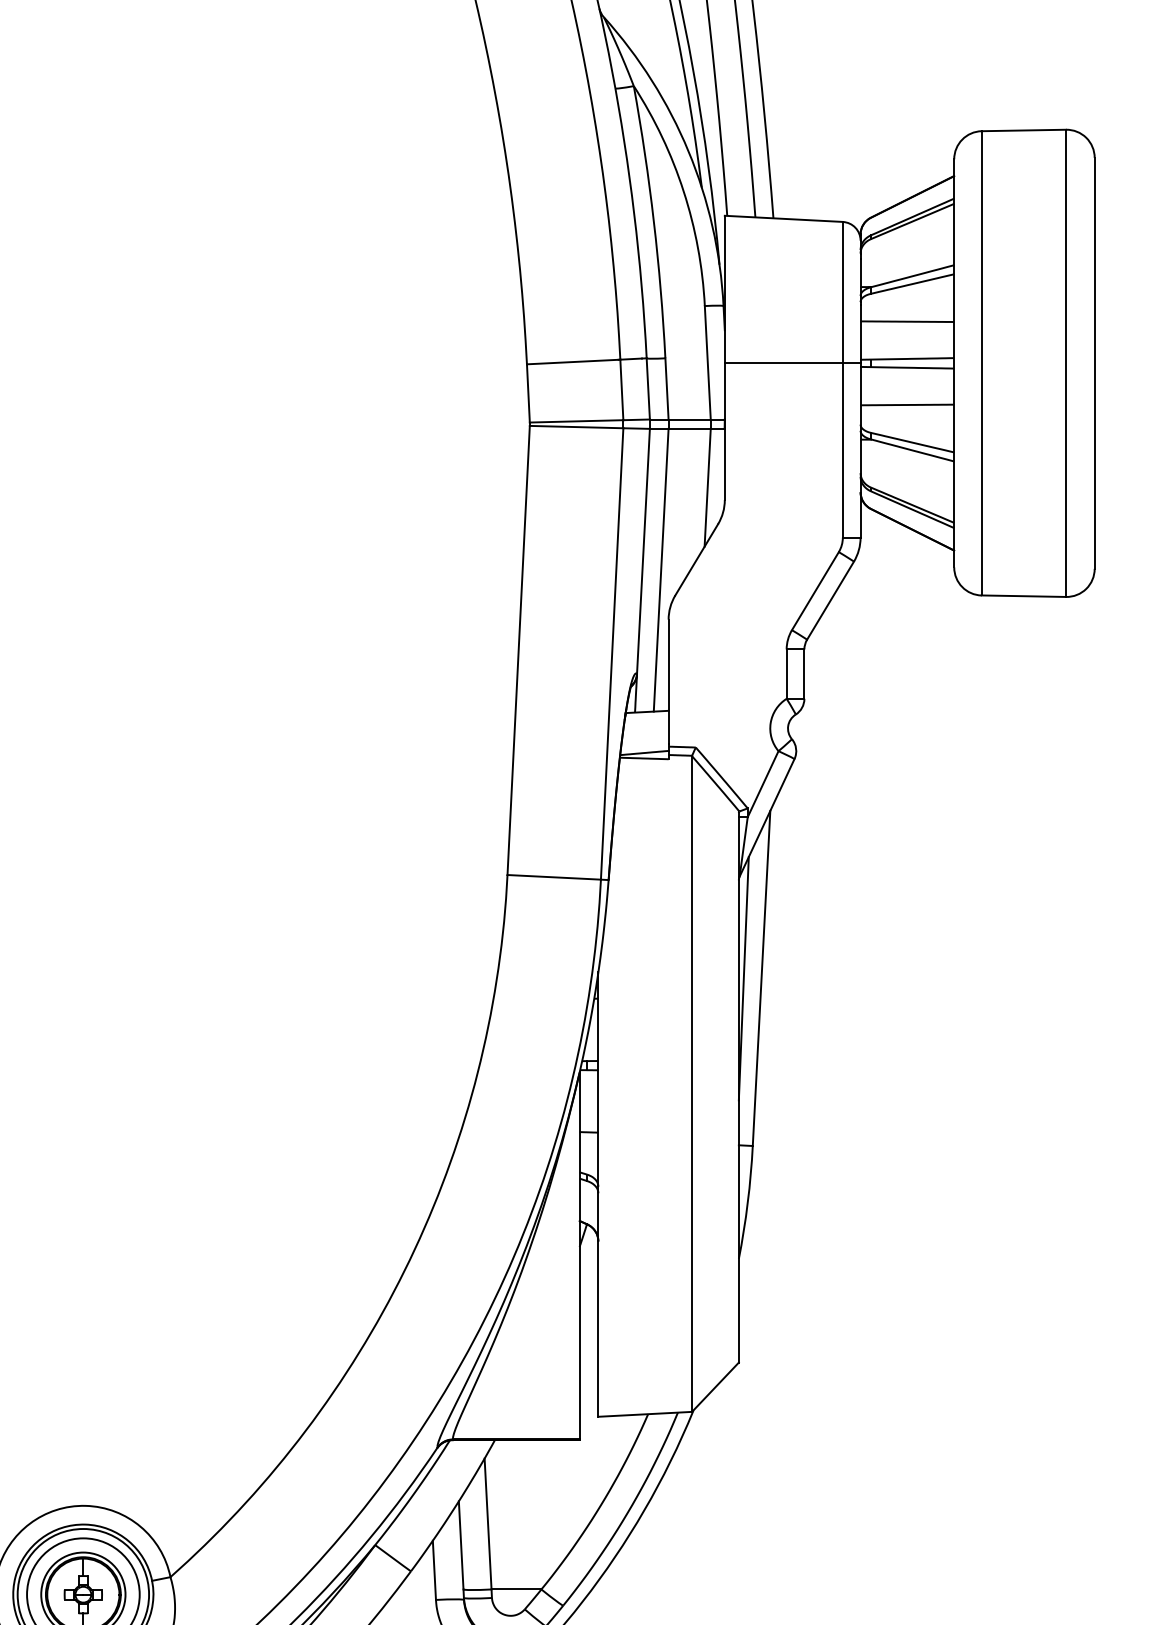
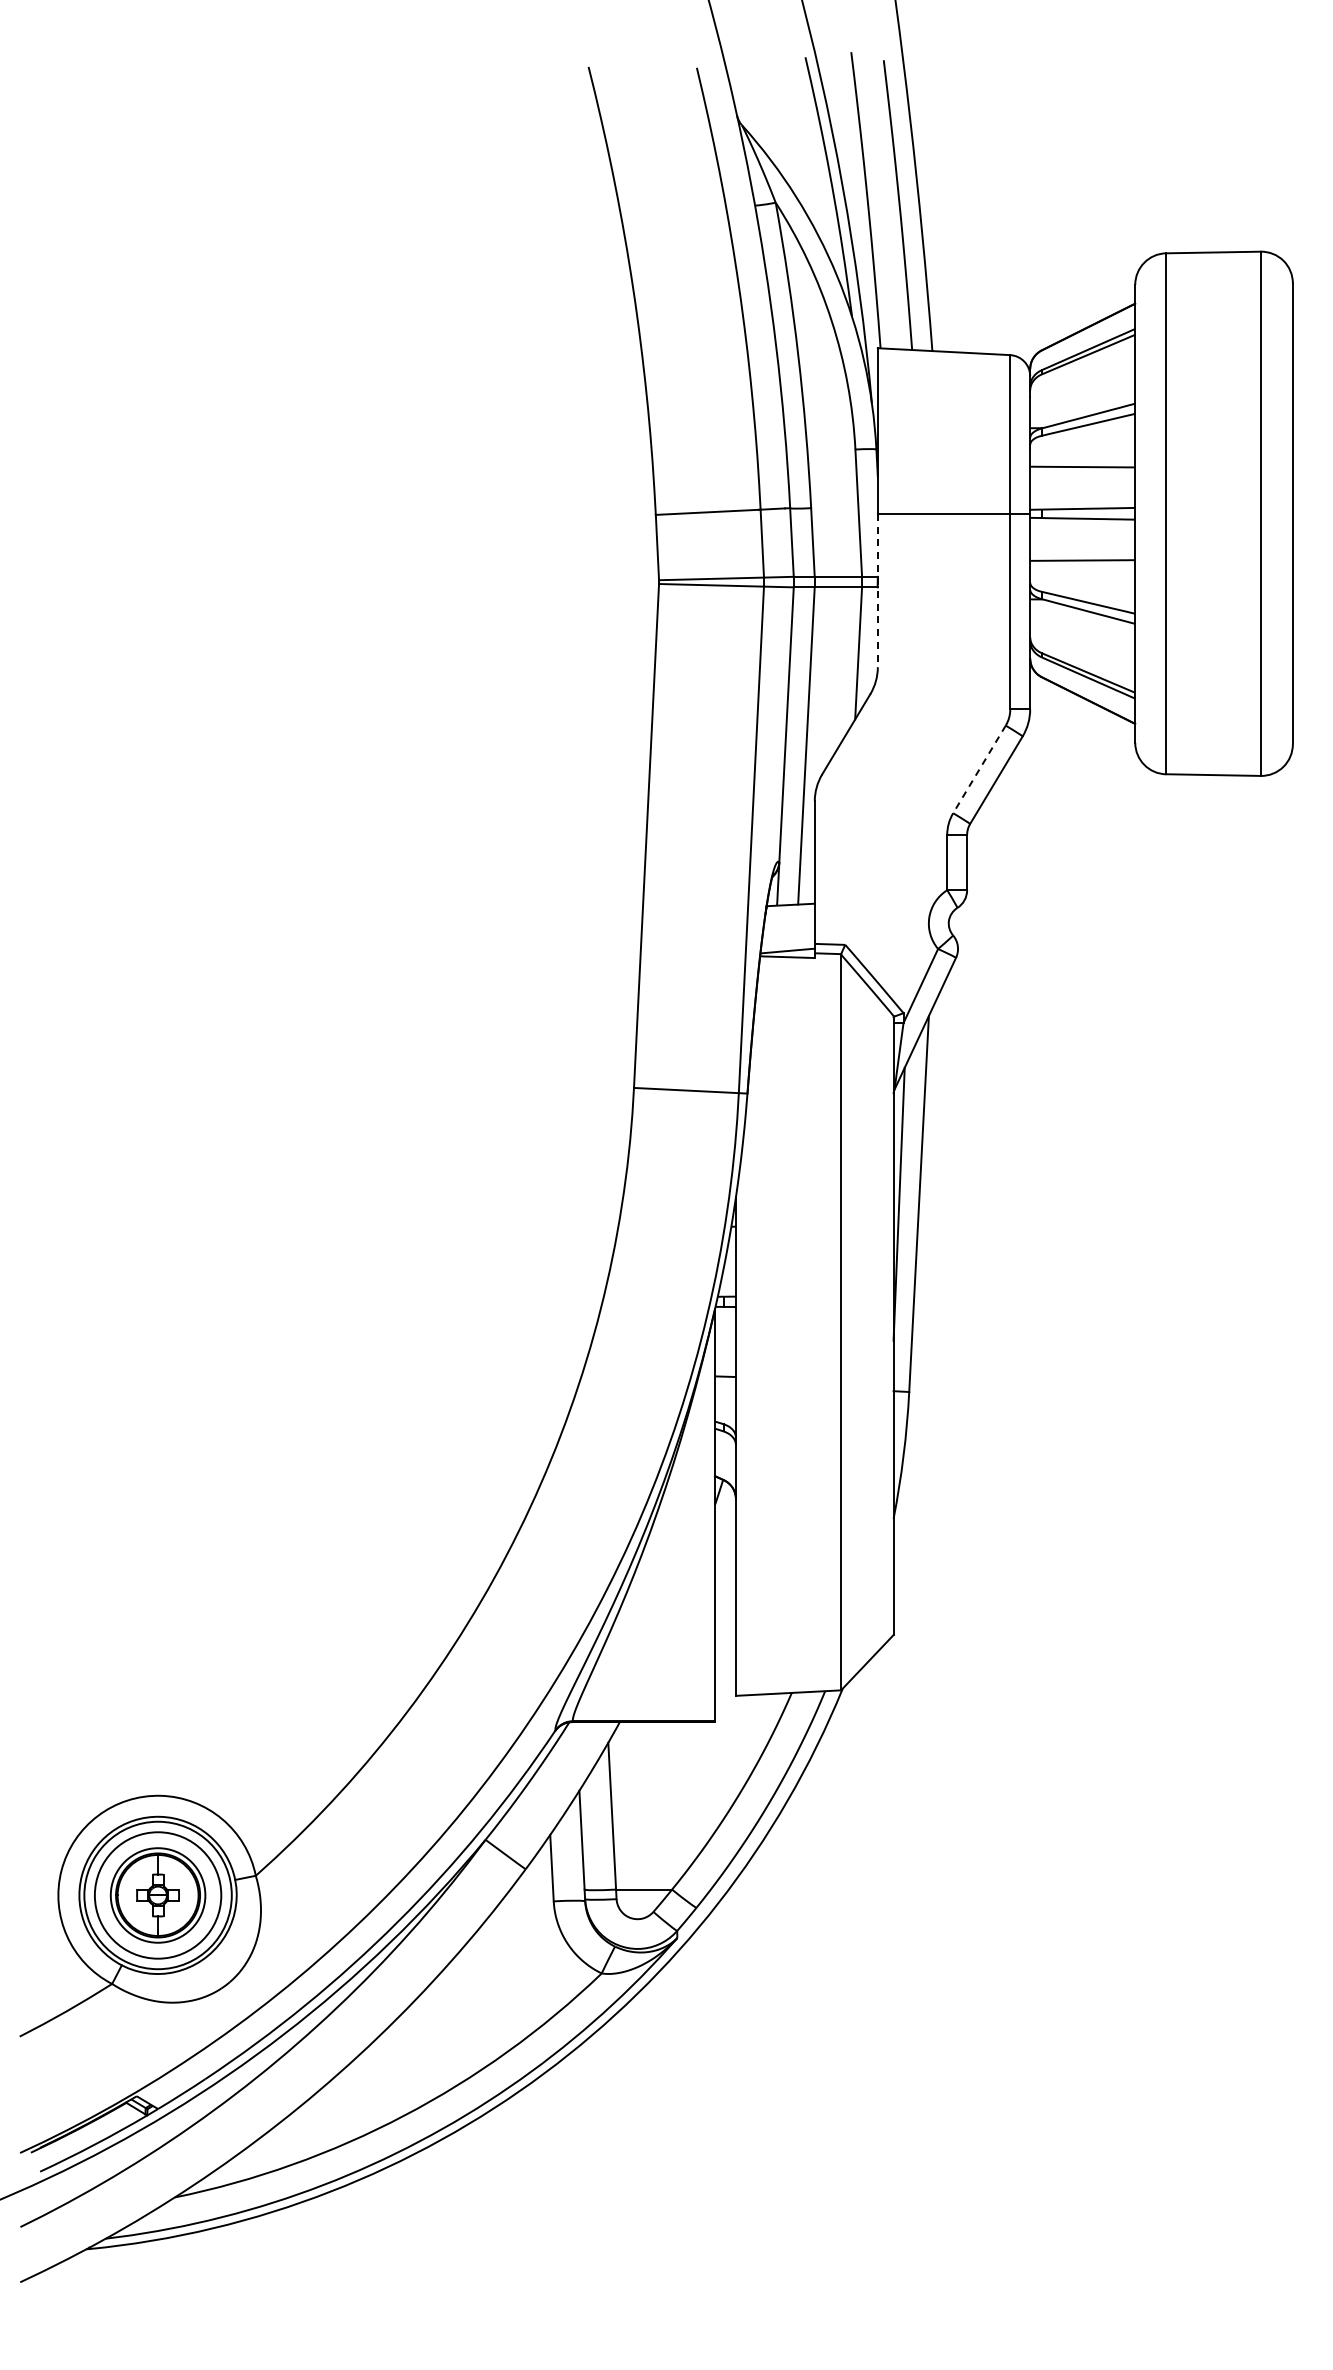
line: (724, 431) -> (877, 590), solid -> dashed
line: (815, 591) -> (979, 769), solid -> dashed

